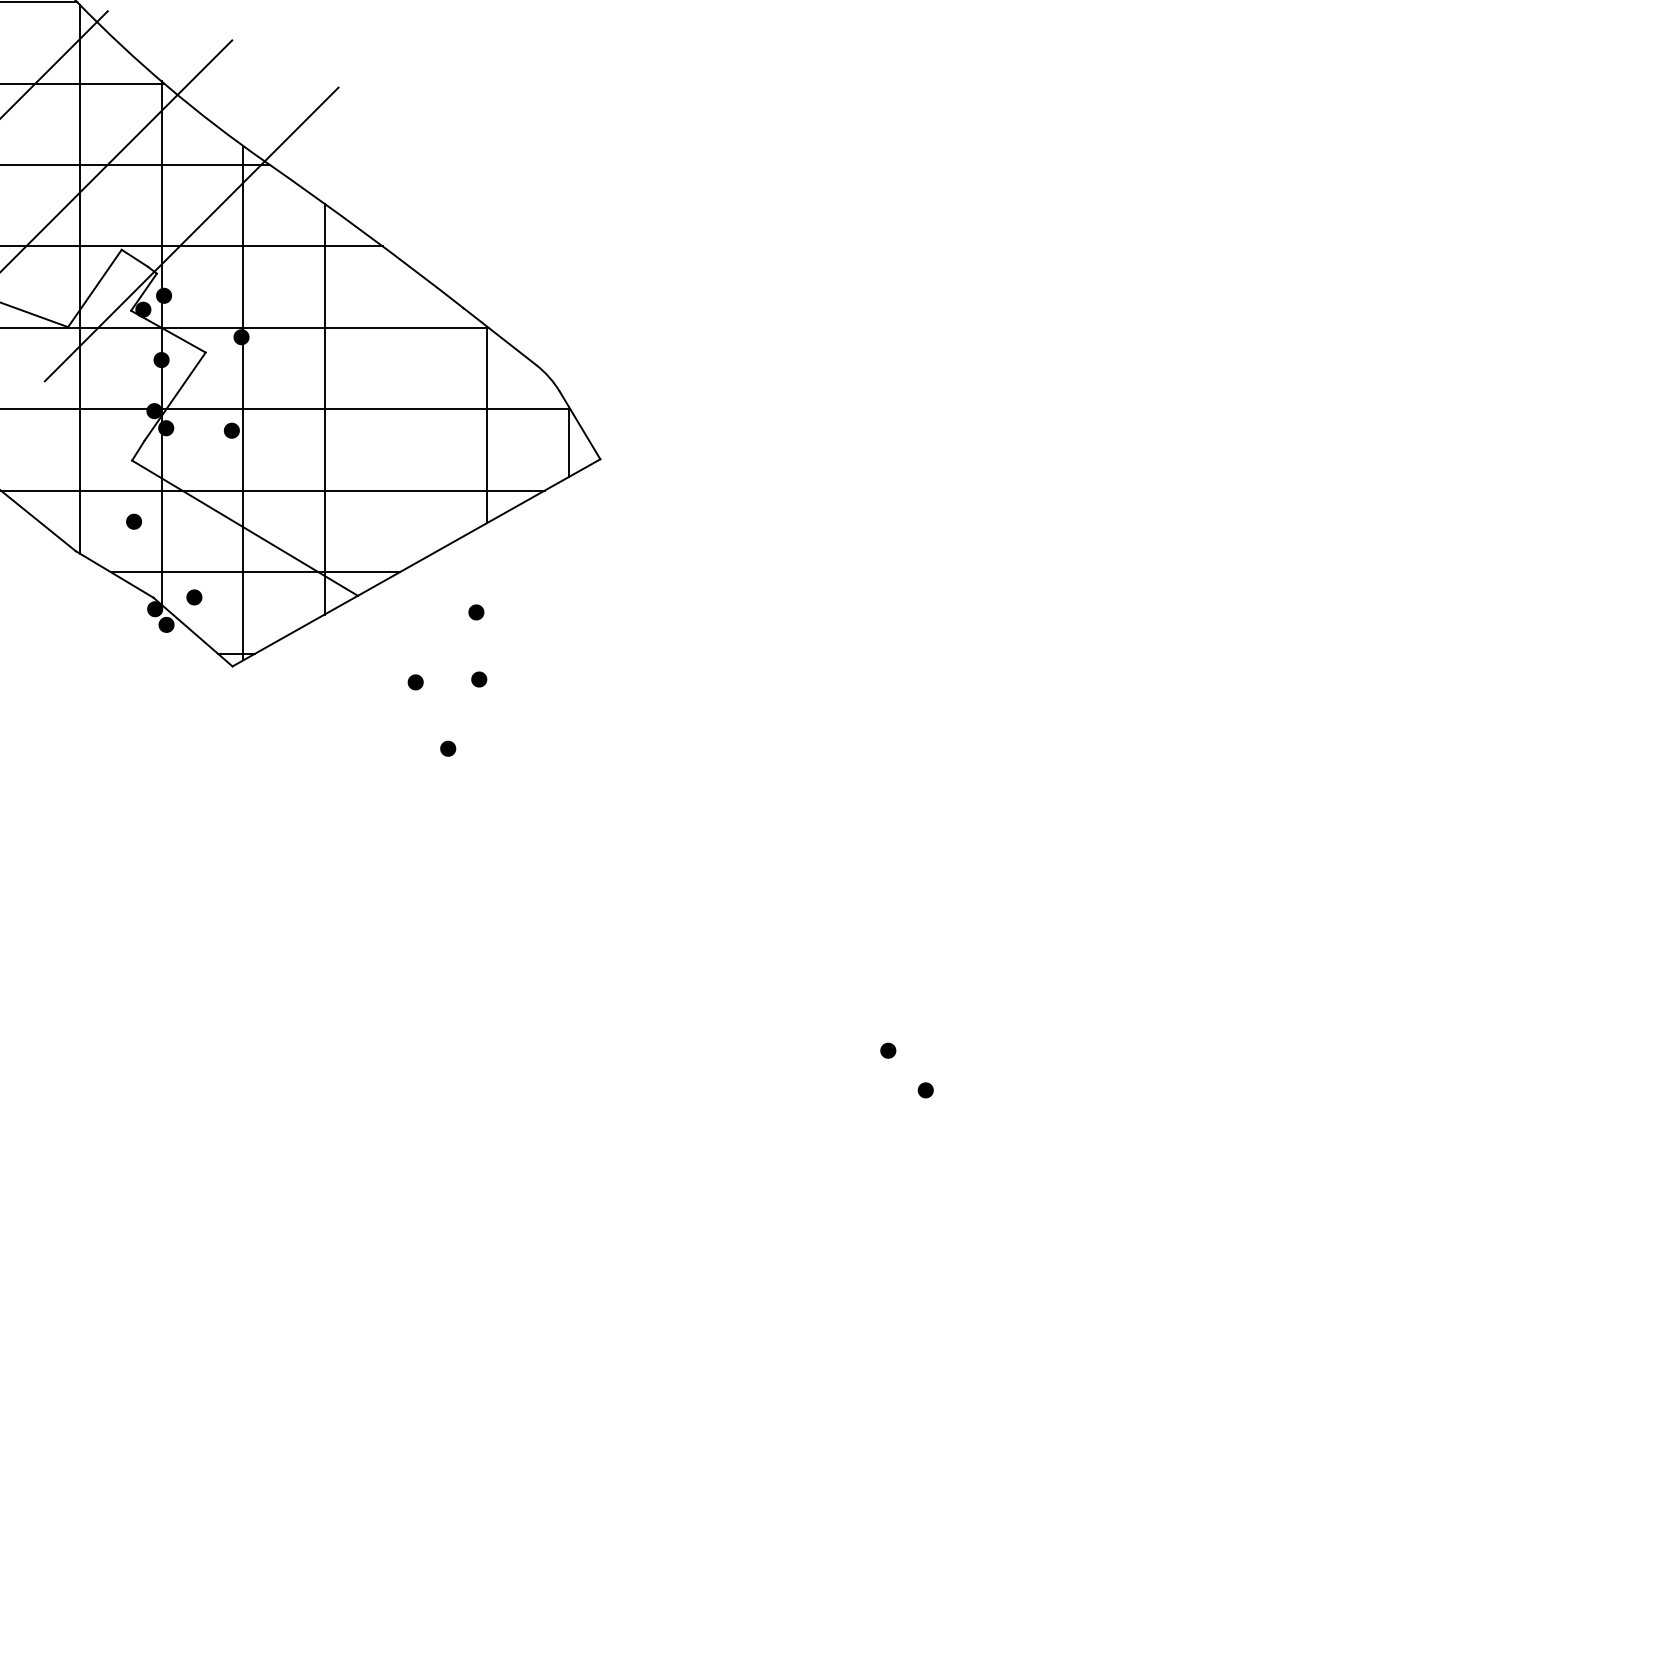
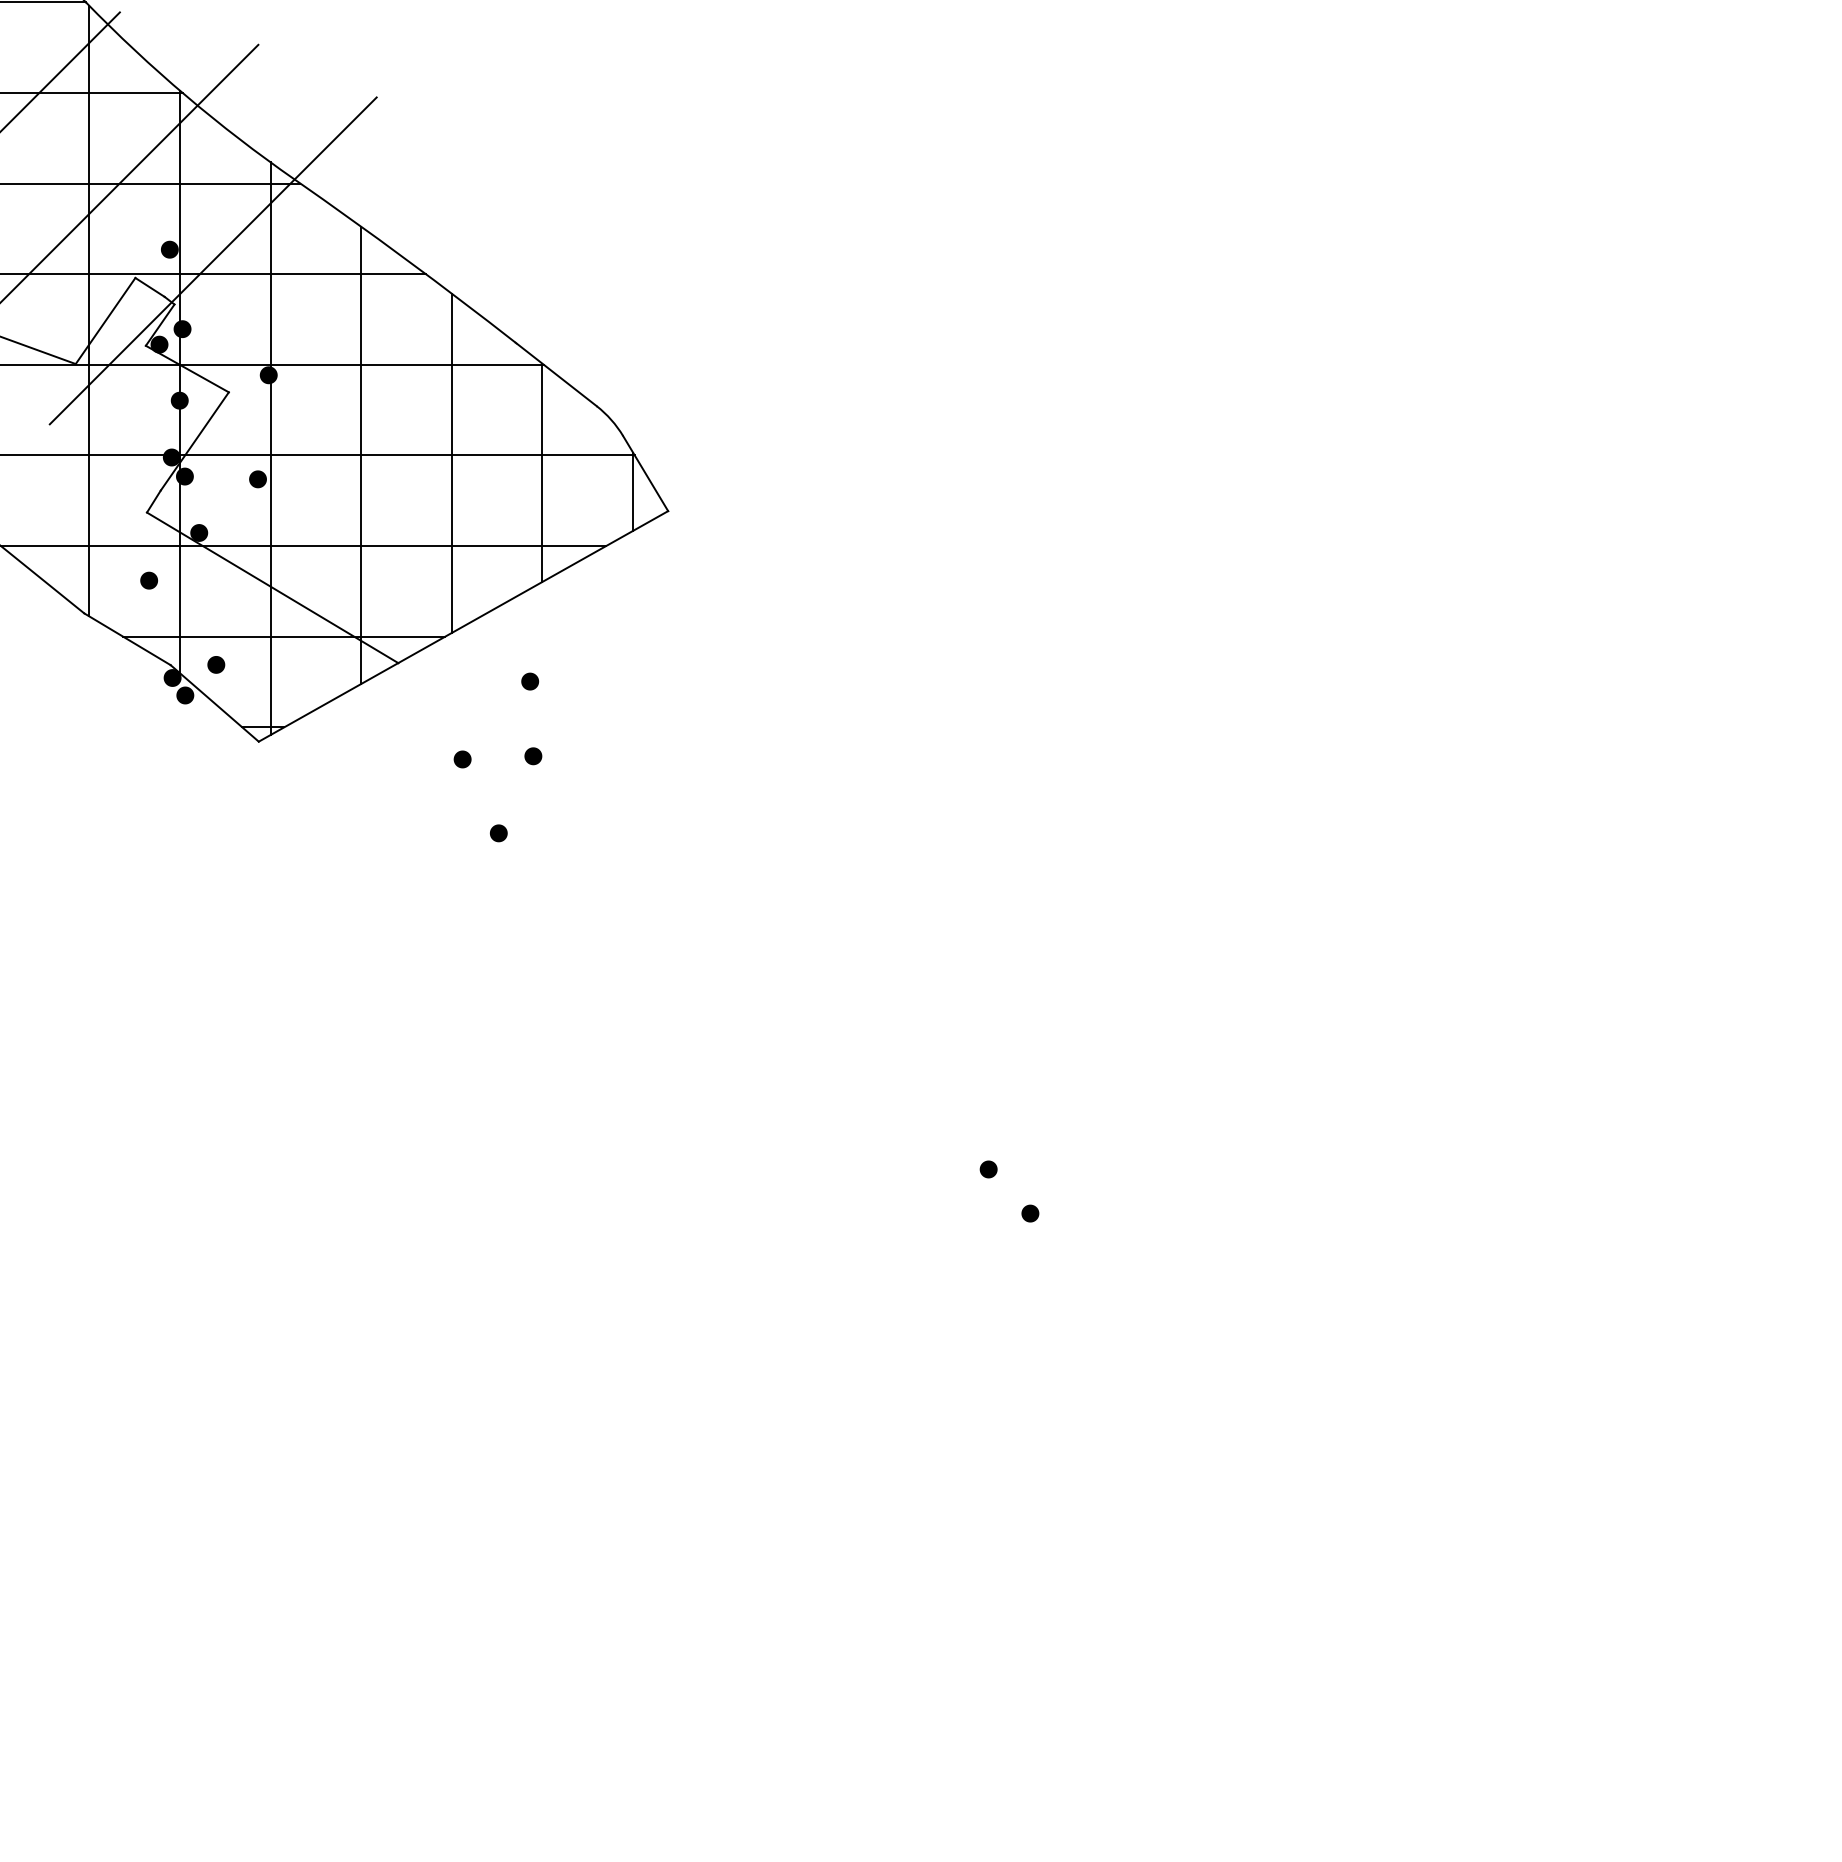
fill: (152, 224) -> (169, 249), added
line: (405, 415) -> (451, 462), added
fill: (179, 478) -> (199, 532), added

